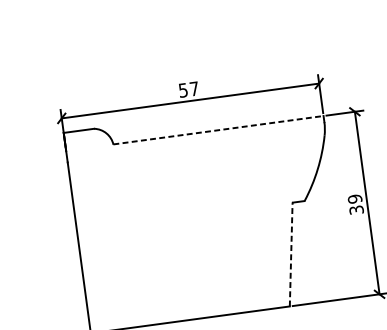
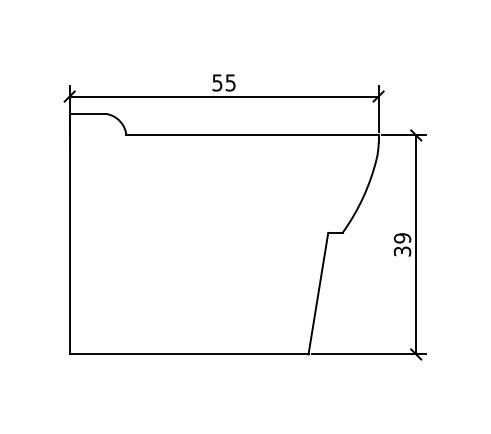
text: (194, 88) -> (230, 82), 57 -> 55
line: (219, 130) -> (253, 135), dashed -> solid
line: (291, 254) -> (318, 293), dashed -> solid

